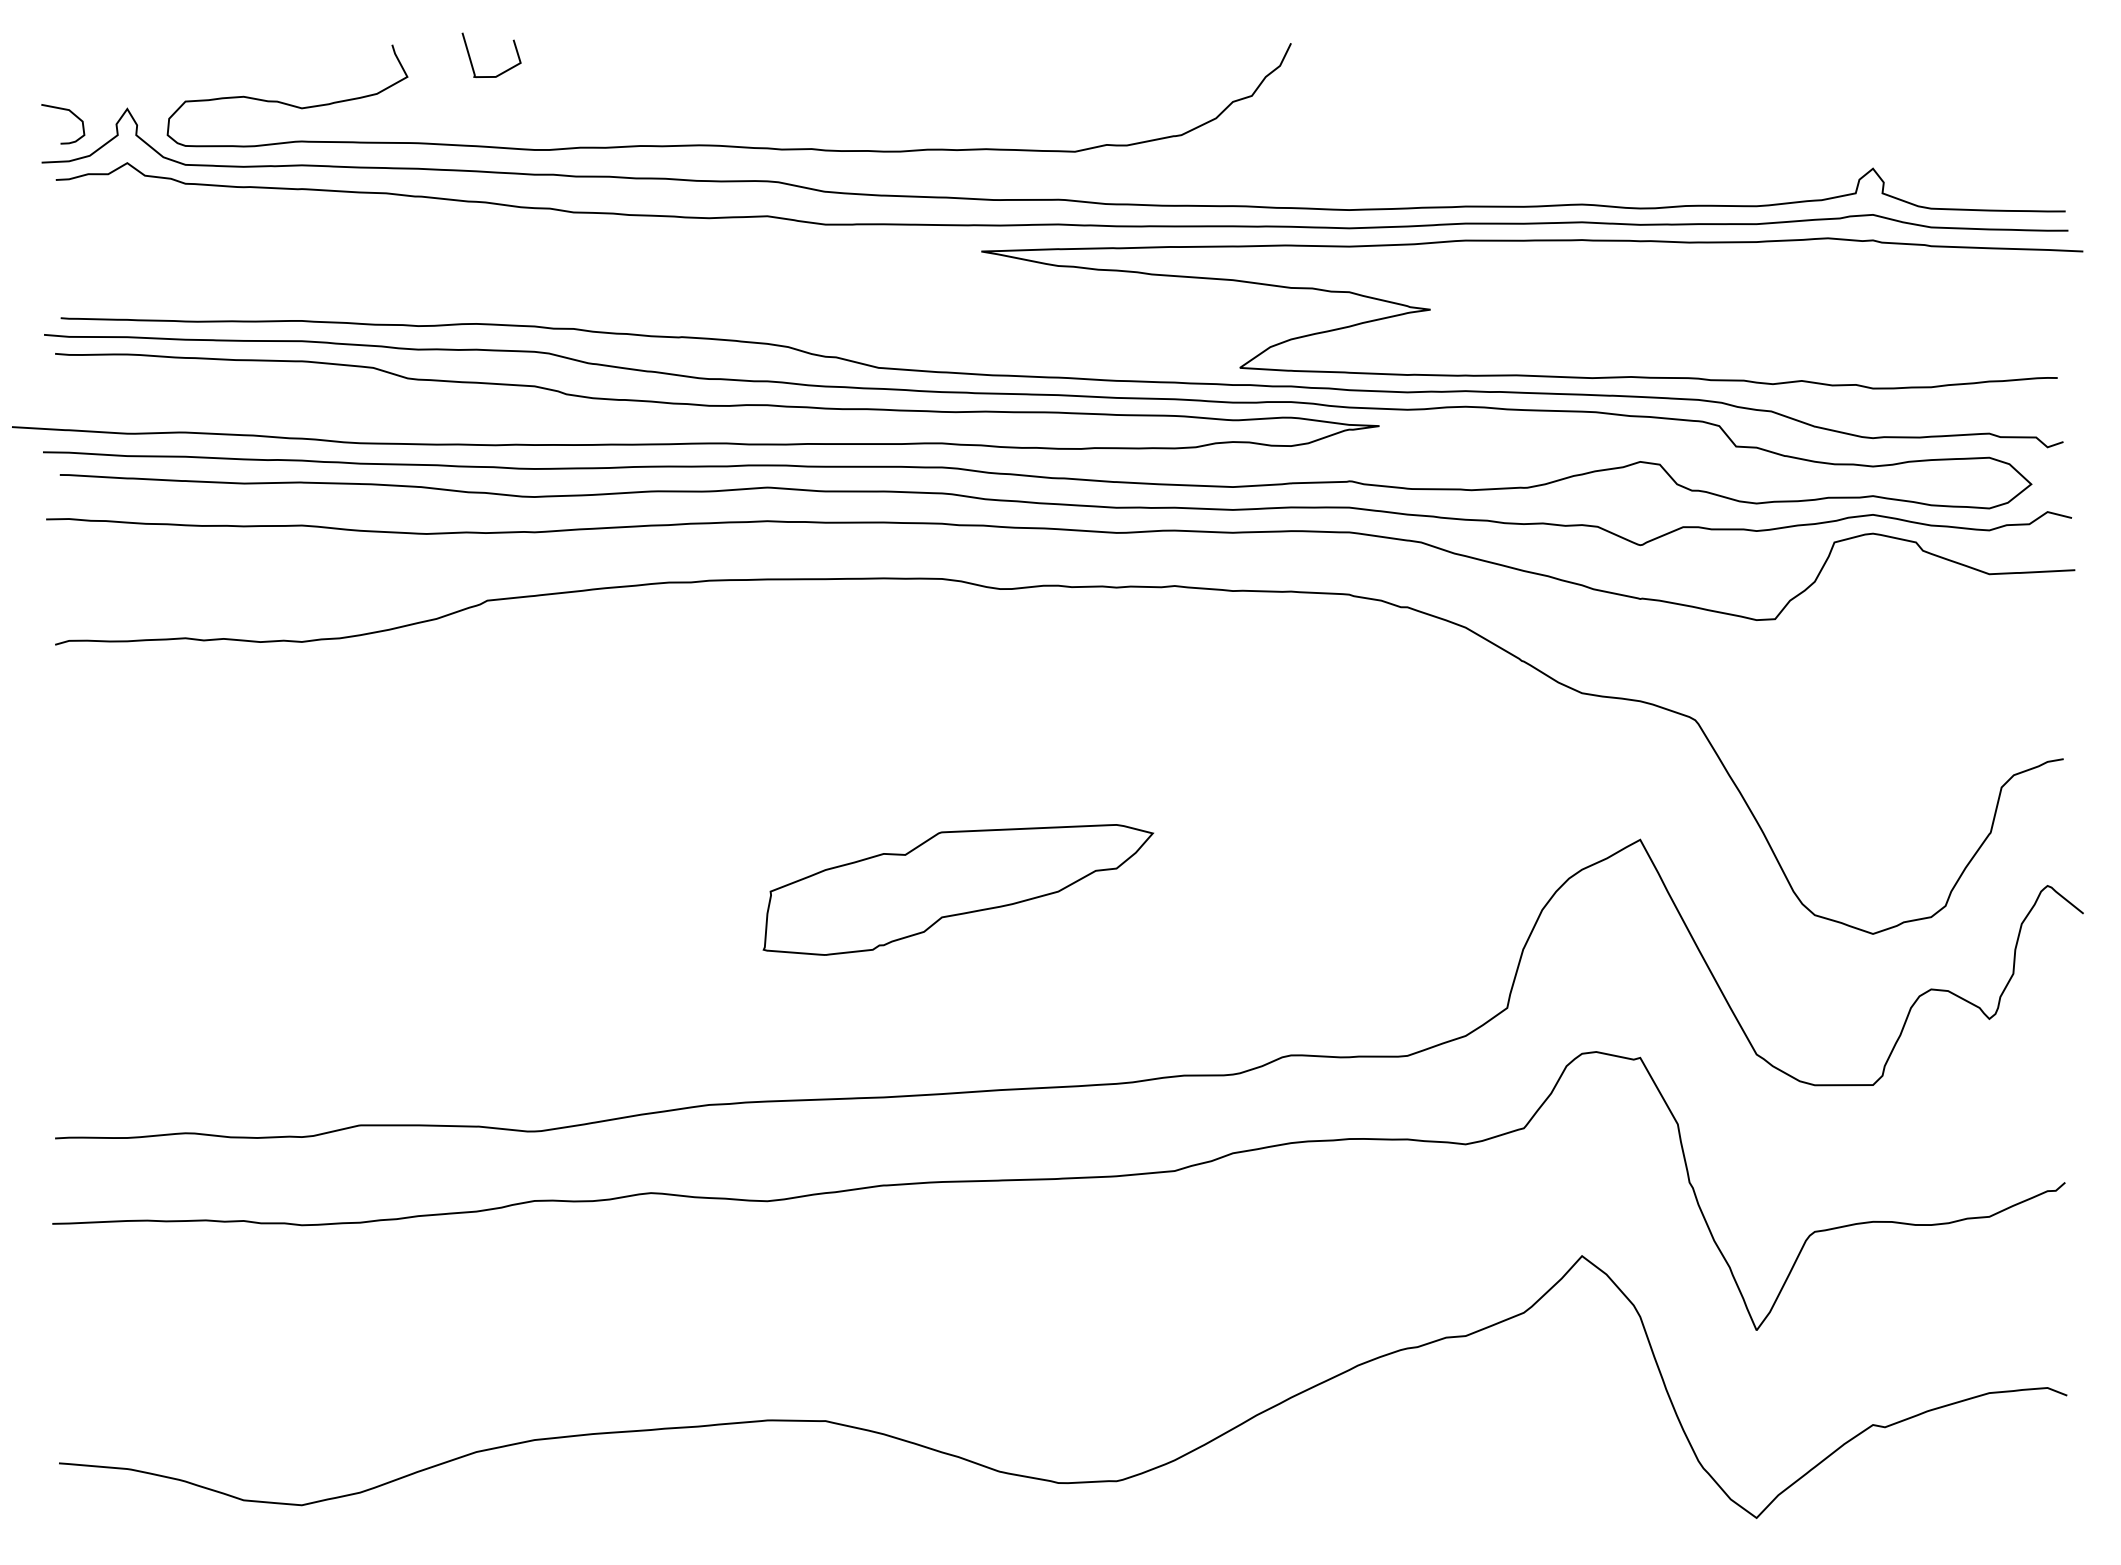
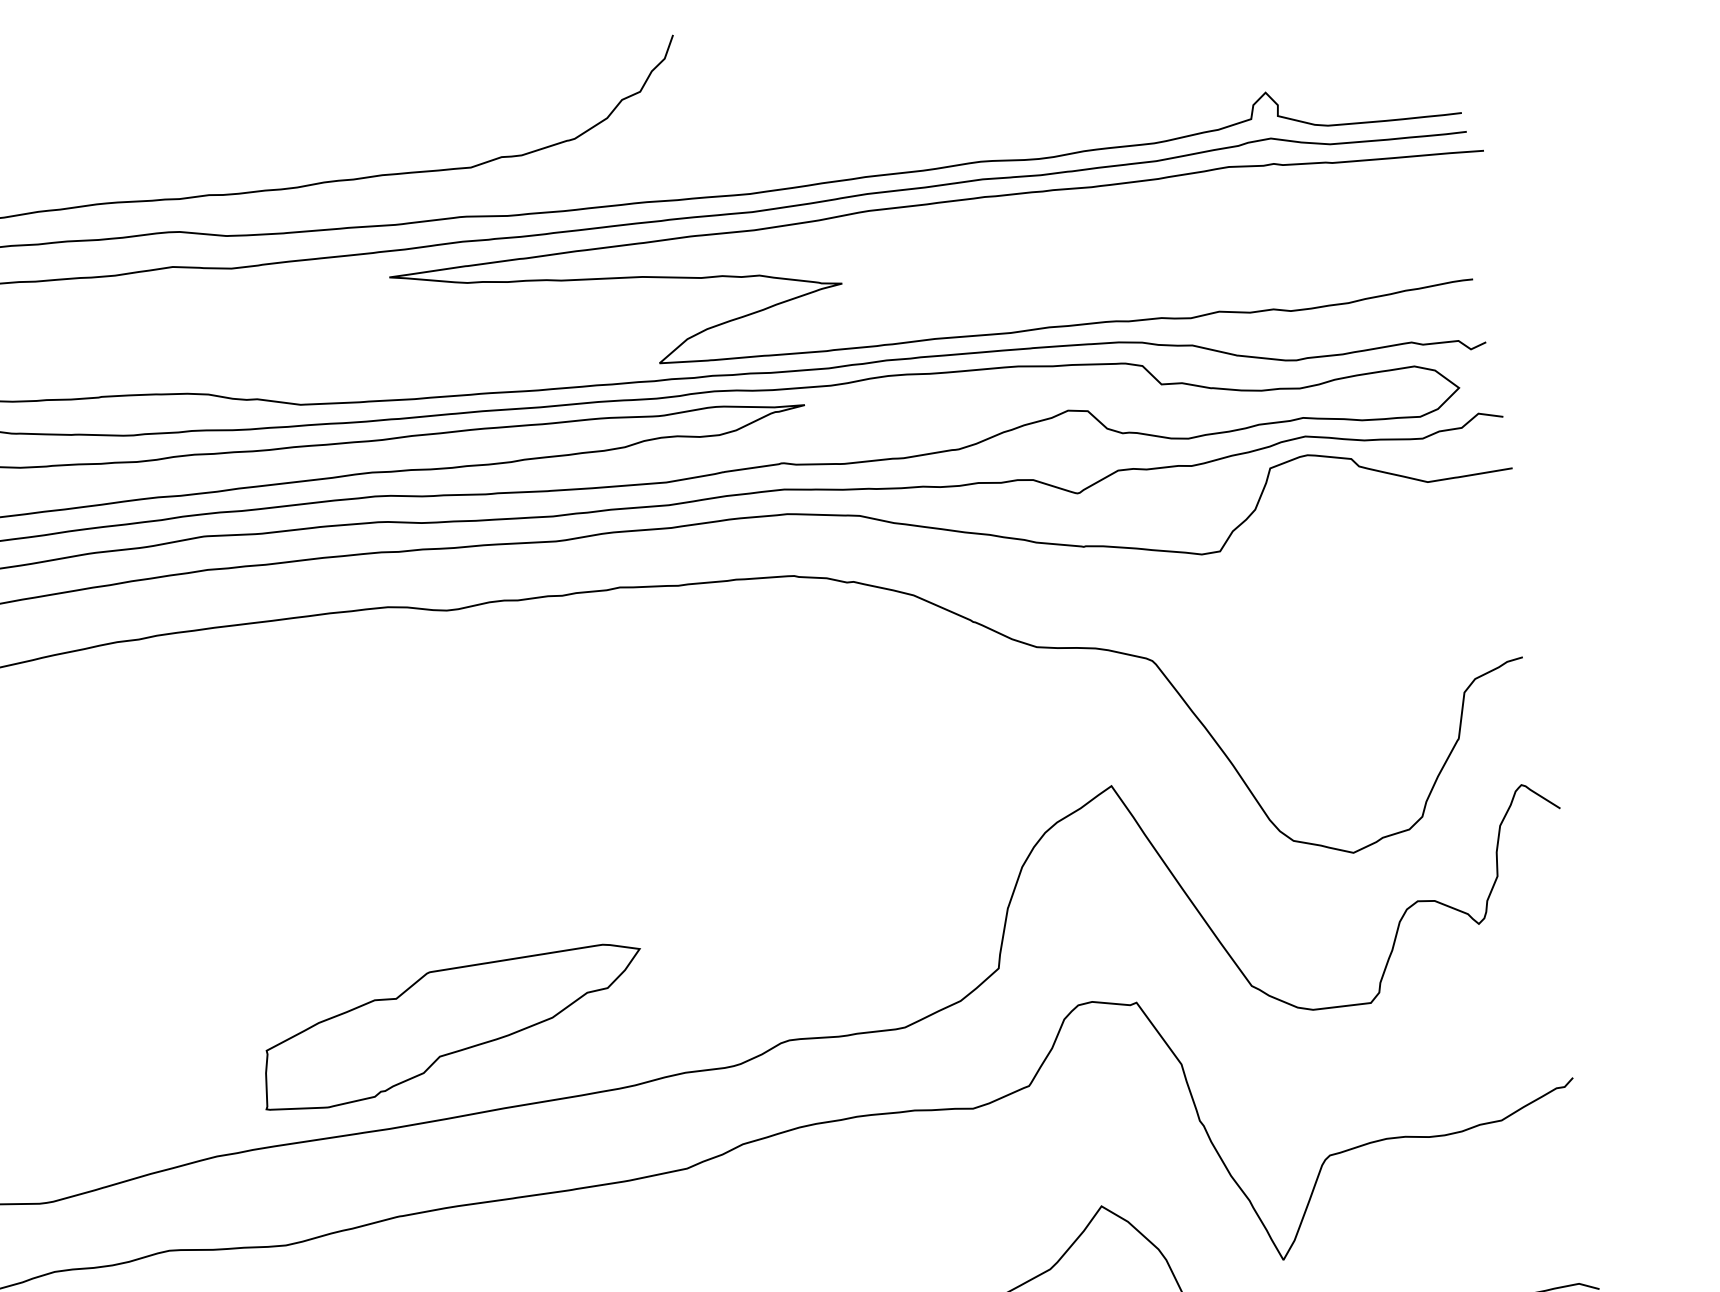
part: (958, 889) -> (453, 1027), moved

